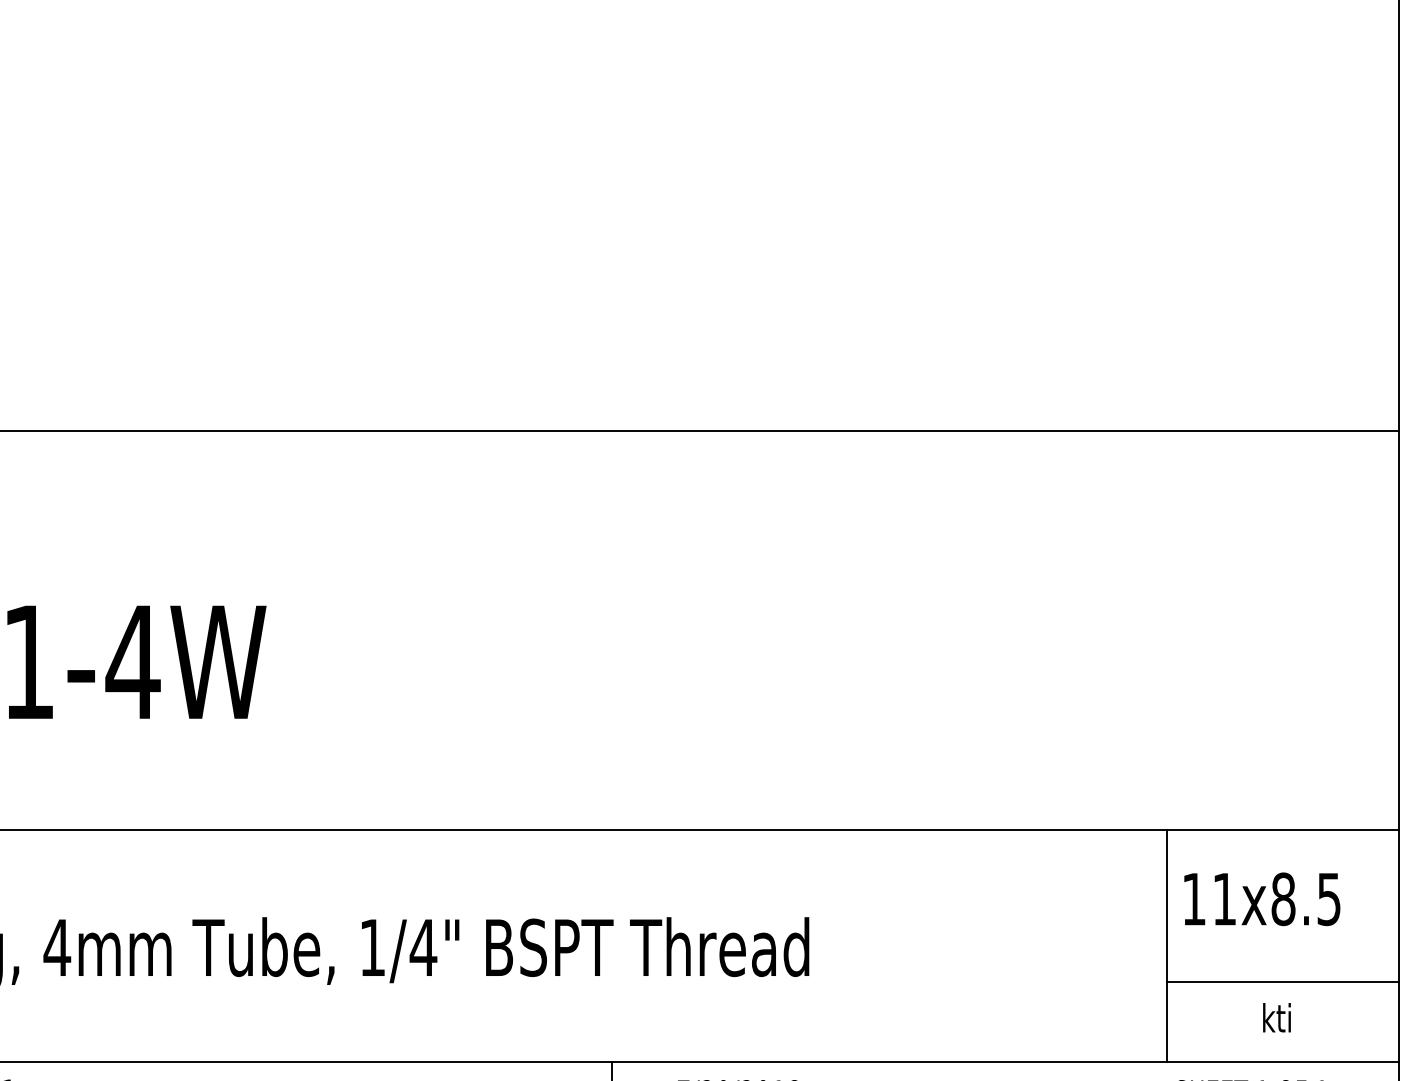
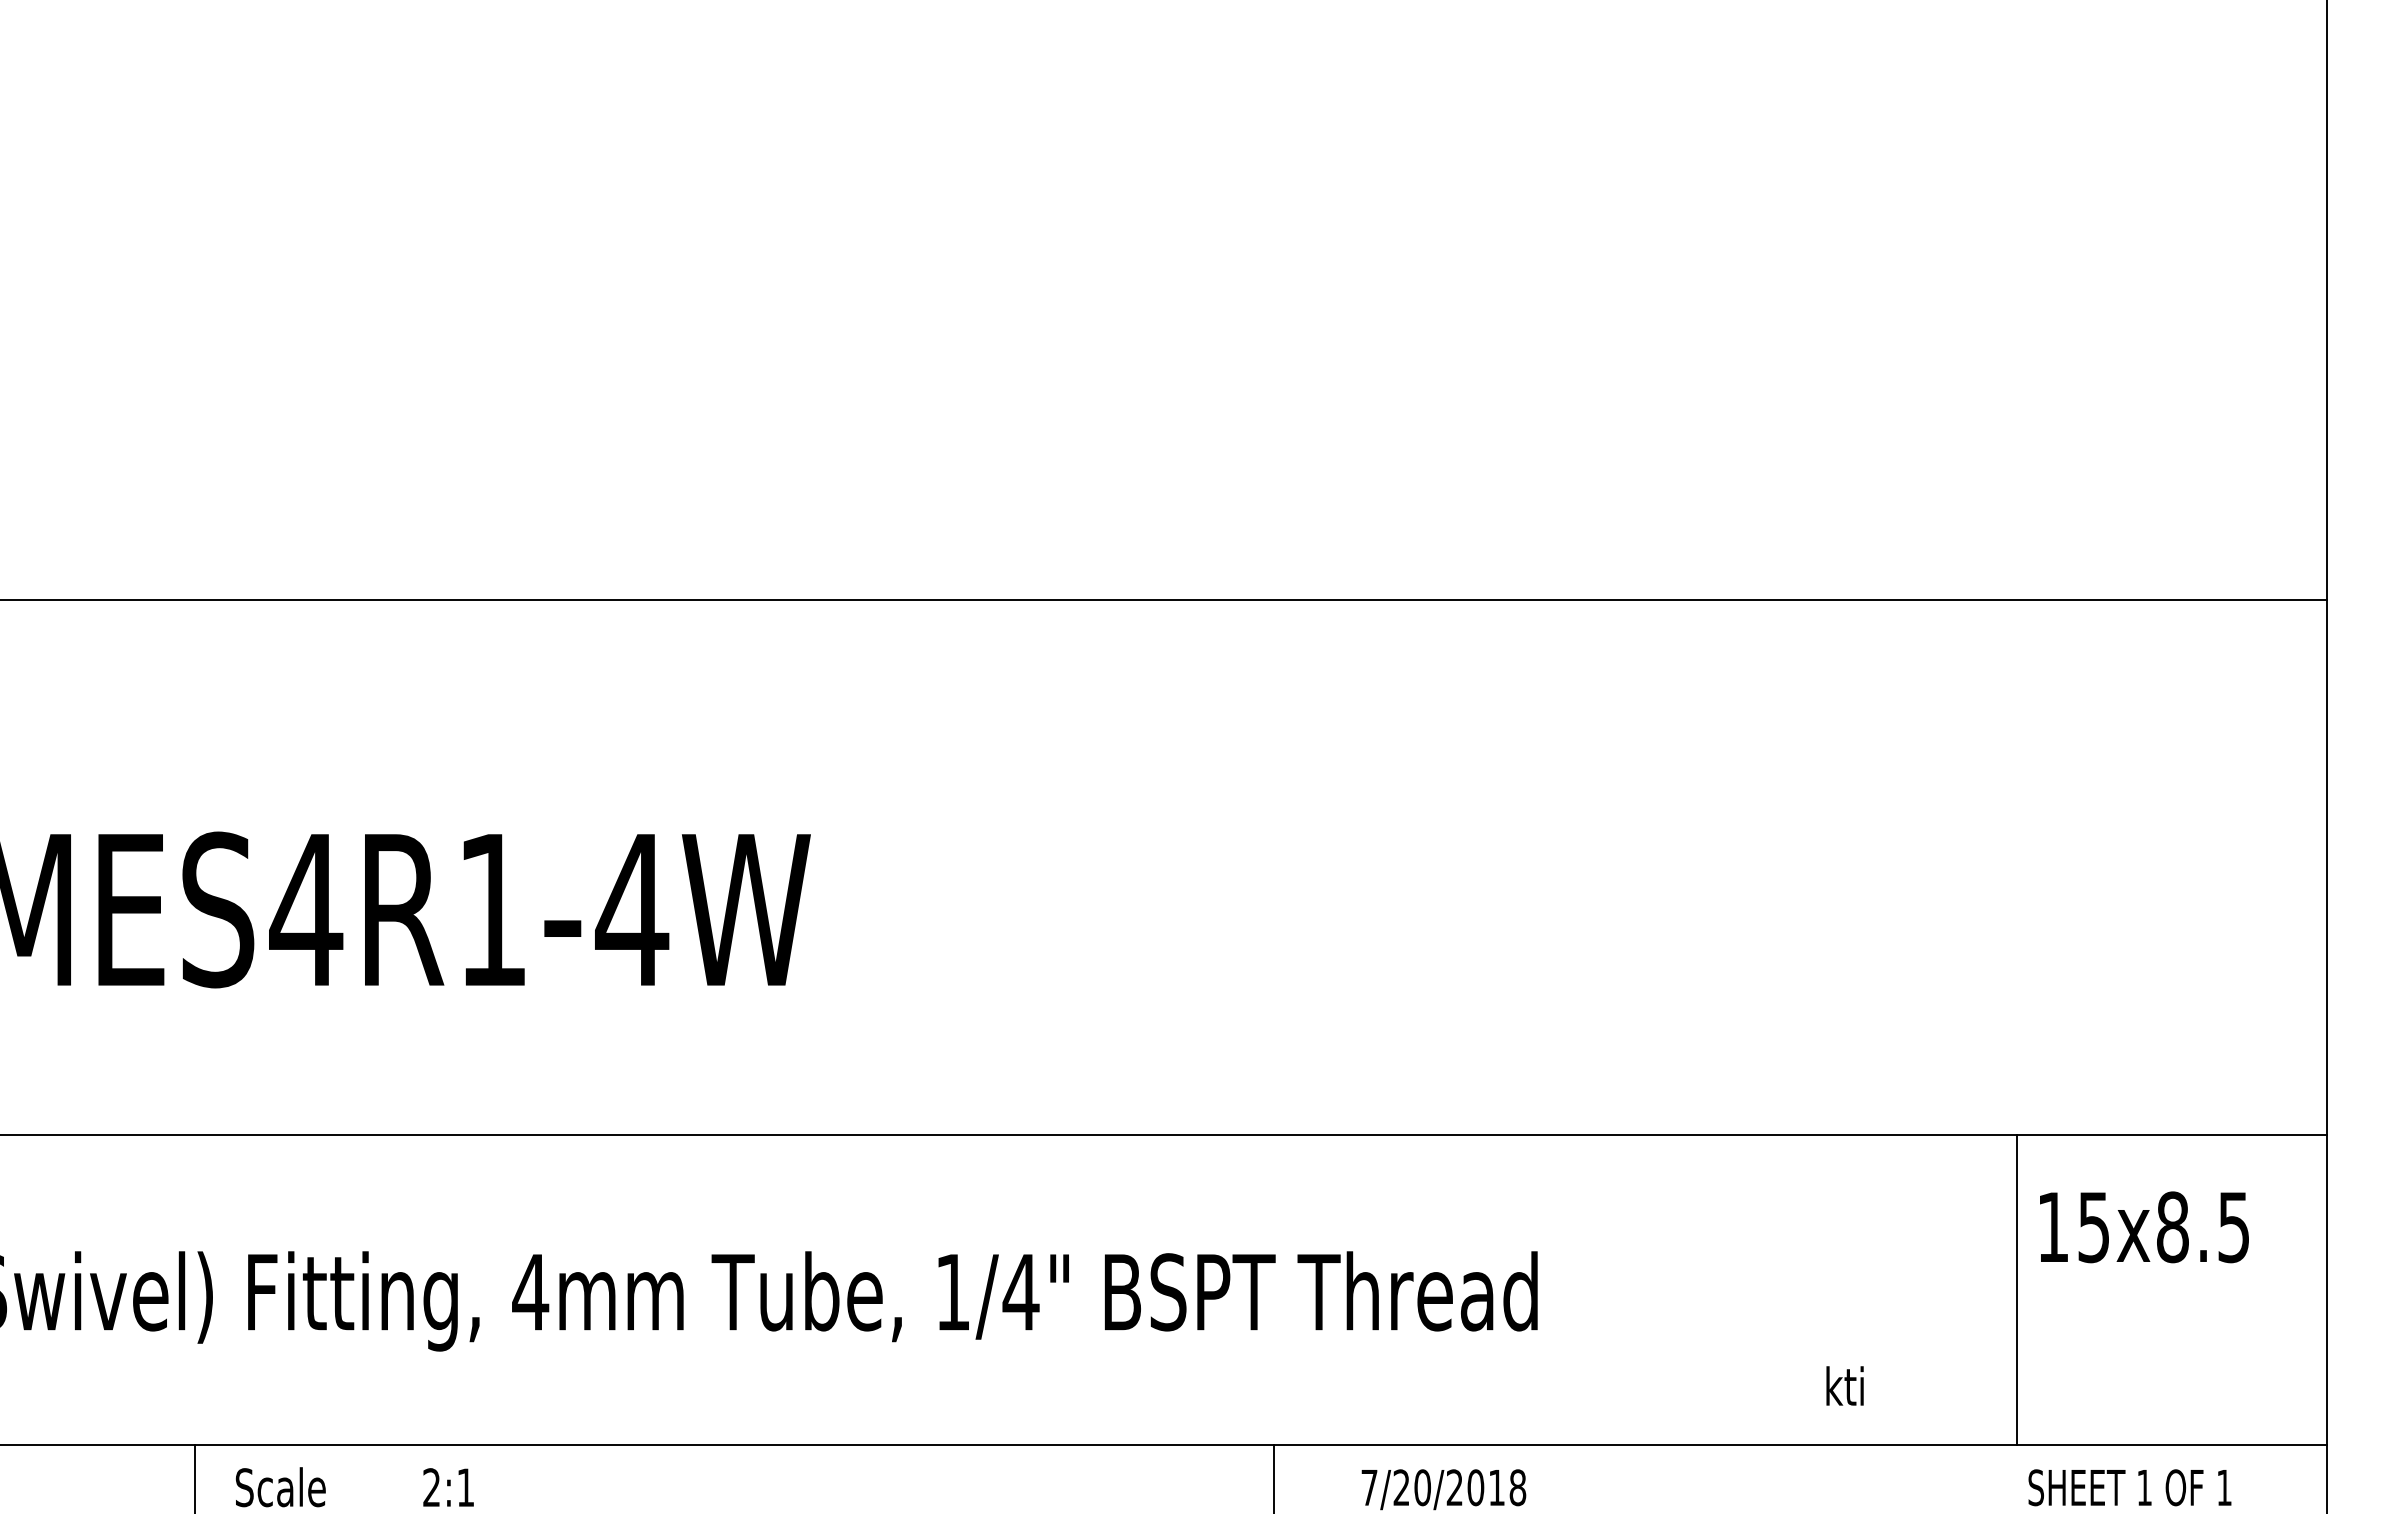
text: (1224, 899) -> (2093, 1227), 11x8.5 -> 15x8.5
line: (1283, 981) -> (2172, 1337), removed
text: (1276, 1017) -> (1844, 1385), moved

